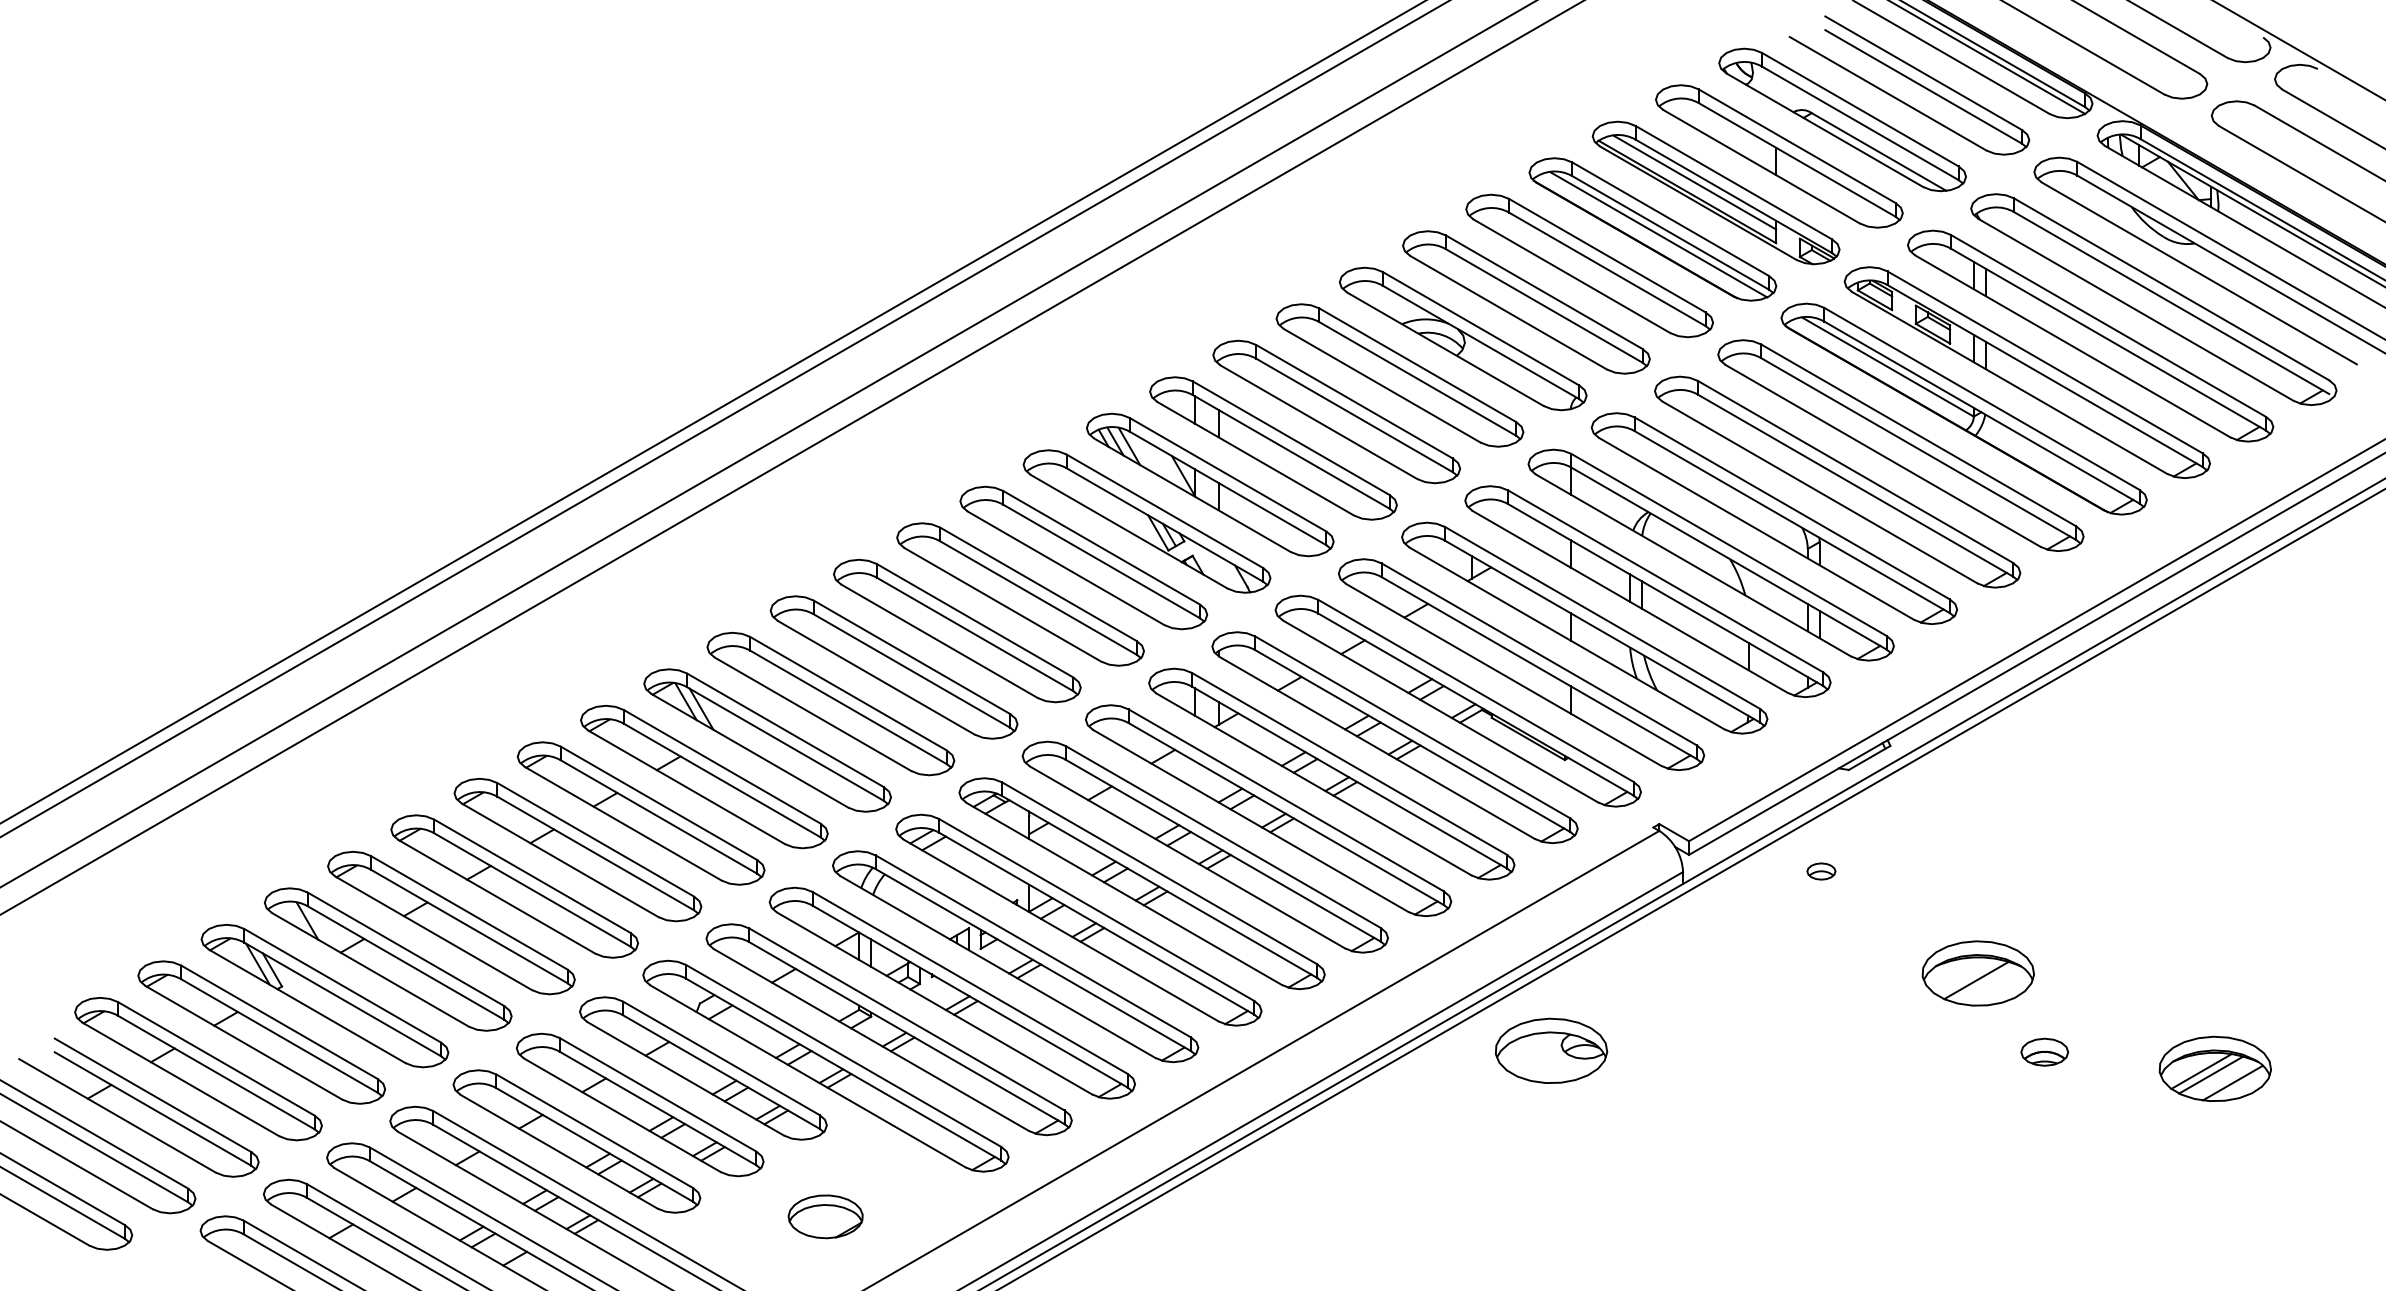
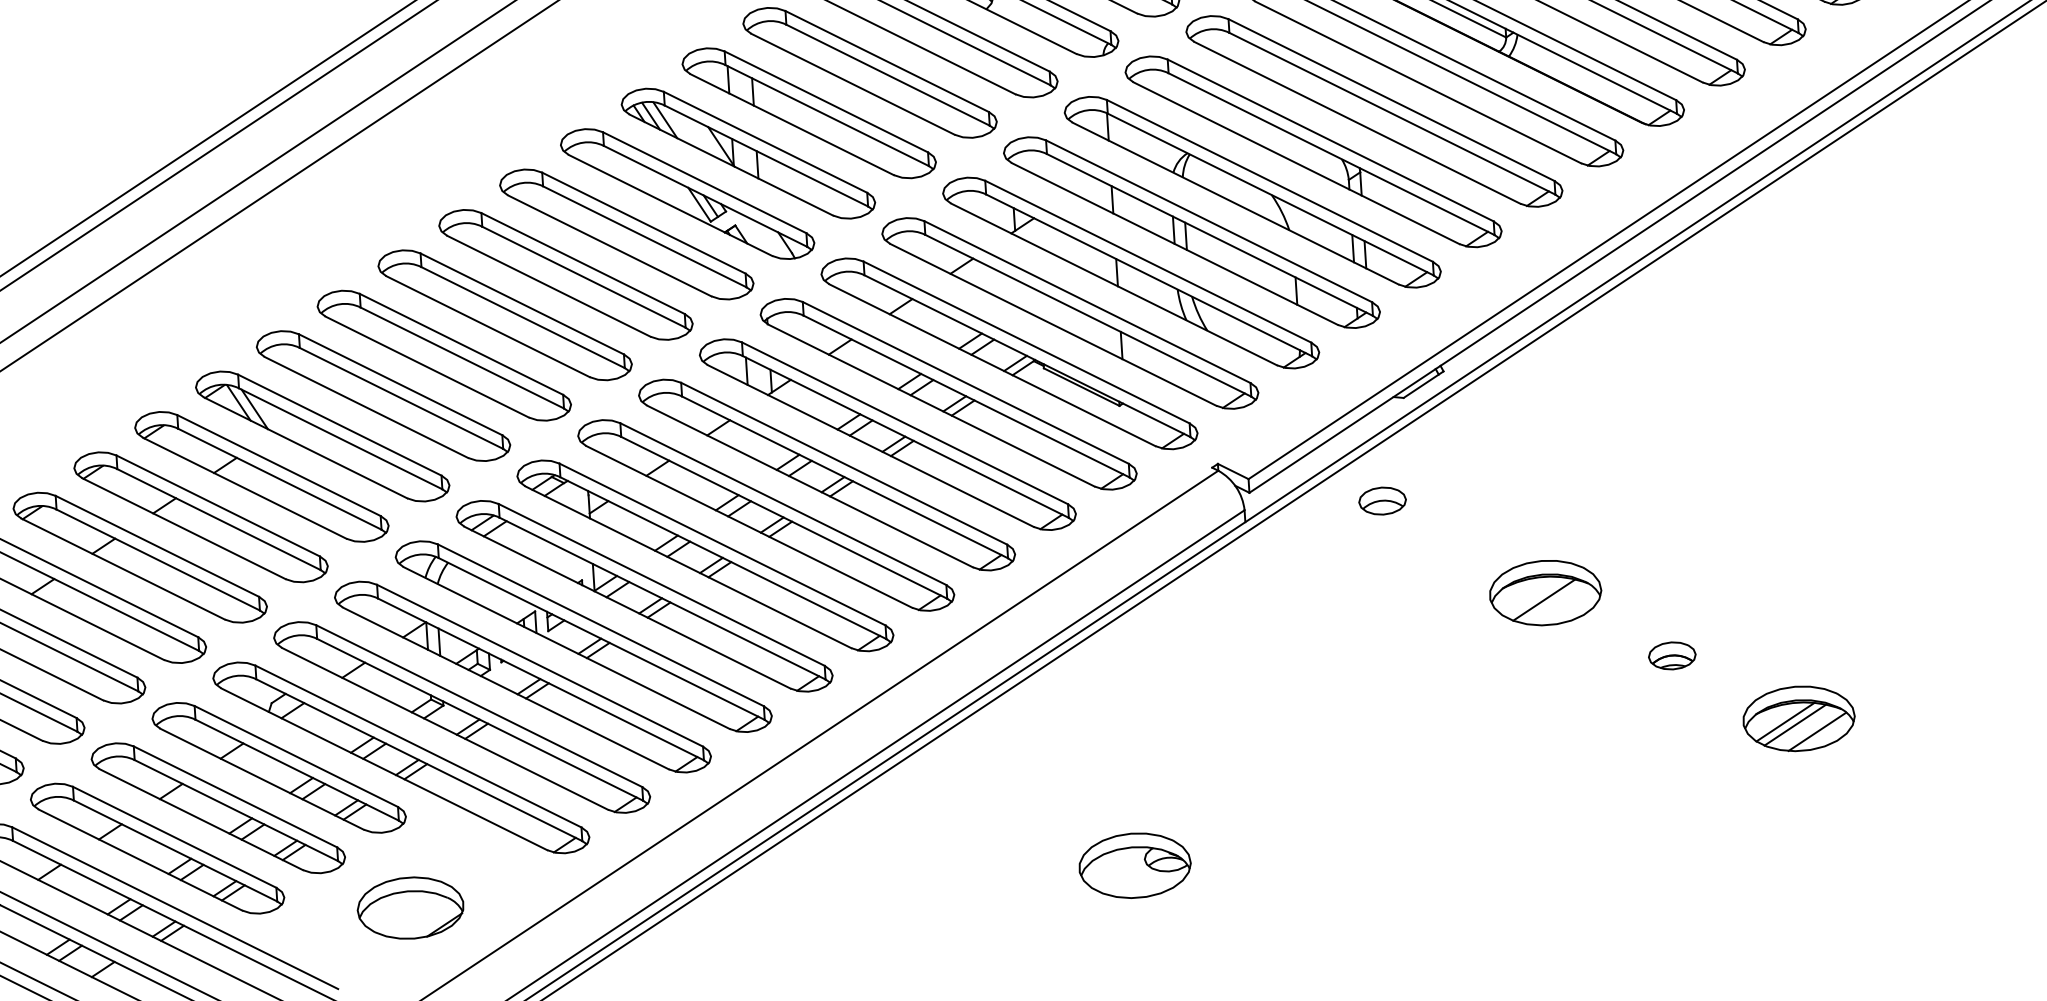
part: (1821, 871) -> (1382, 501), size x1.67
part: (1551, 1050) -> (1135, 865), moved
part: (2044, 1051) -> (1671, 655), moved
part: (2214, 1068) -> (1798, 718), moved
part: (825, 1216) -> (410, 907), size x1.43

